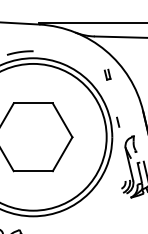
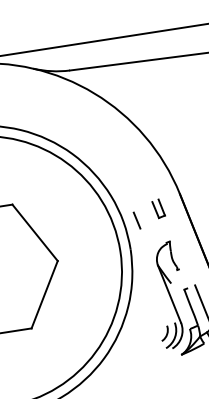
part: (107, 74) -> (158, 208), moved

